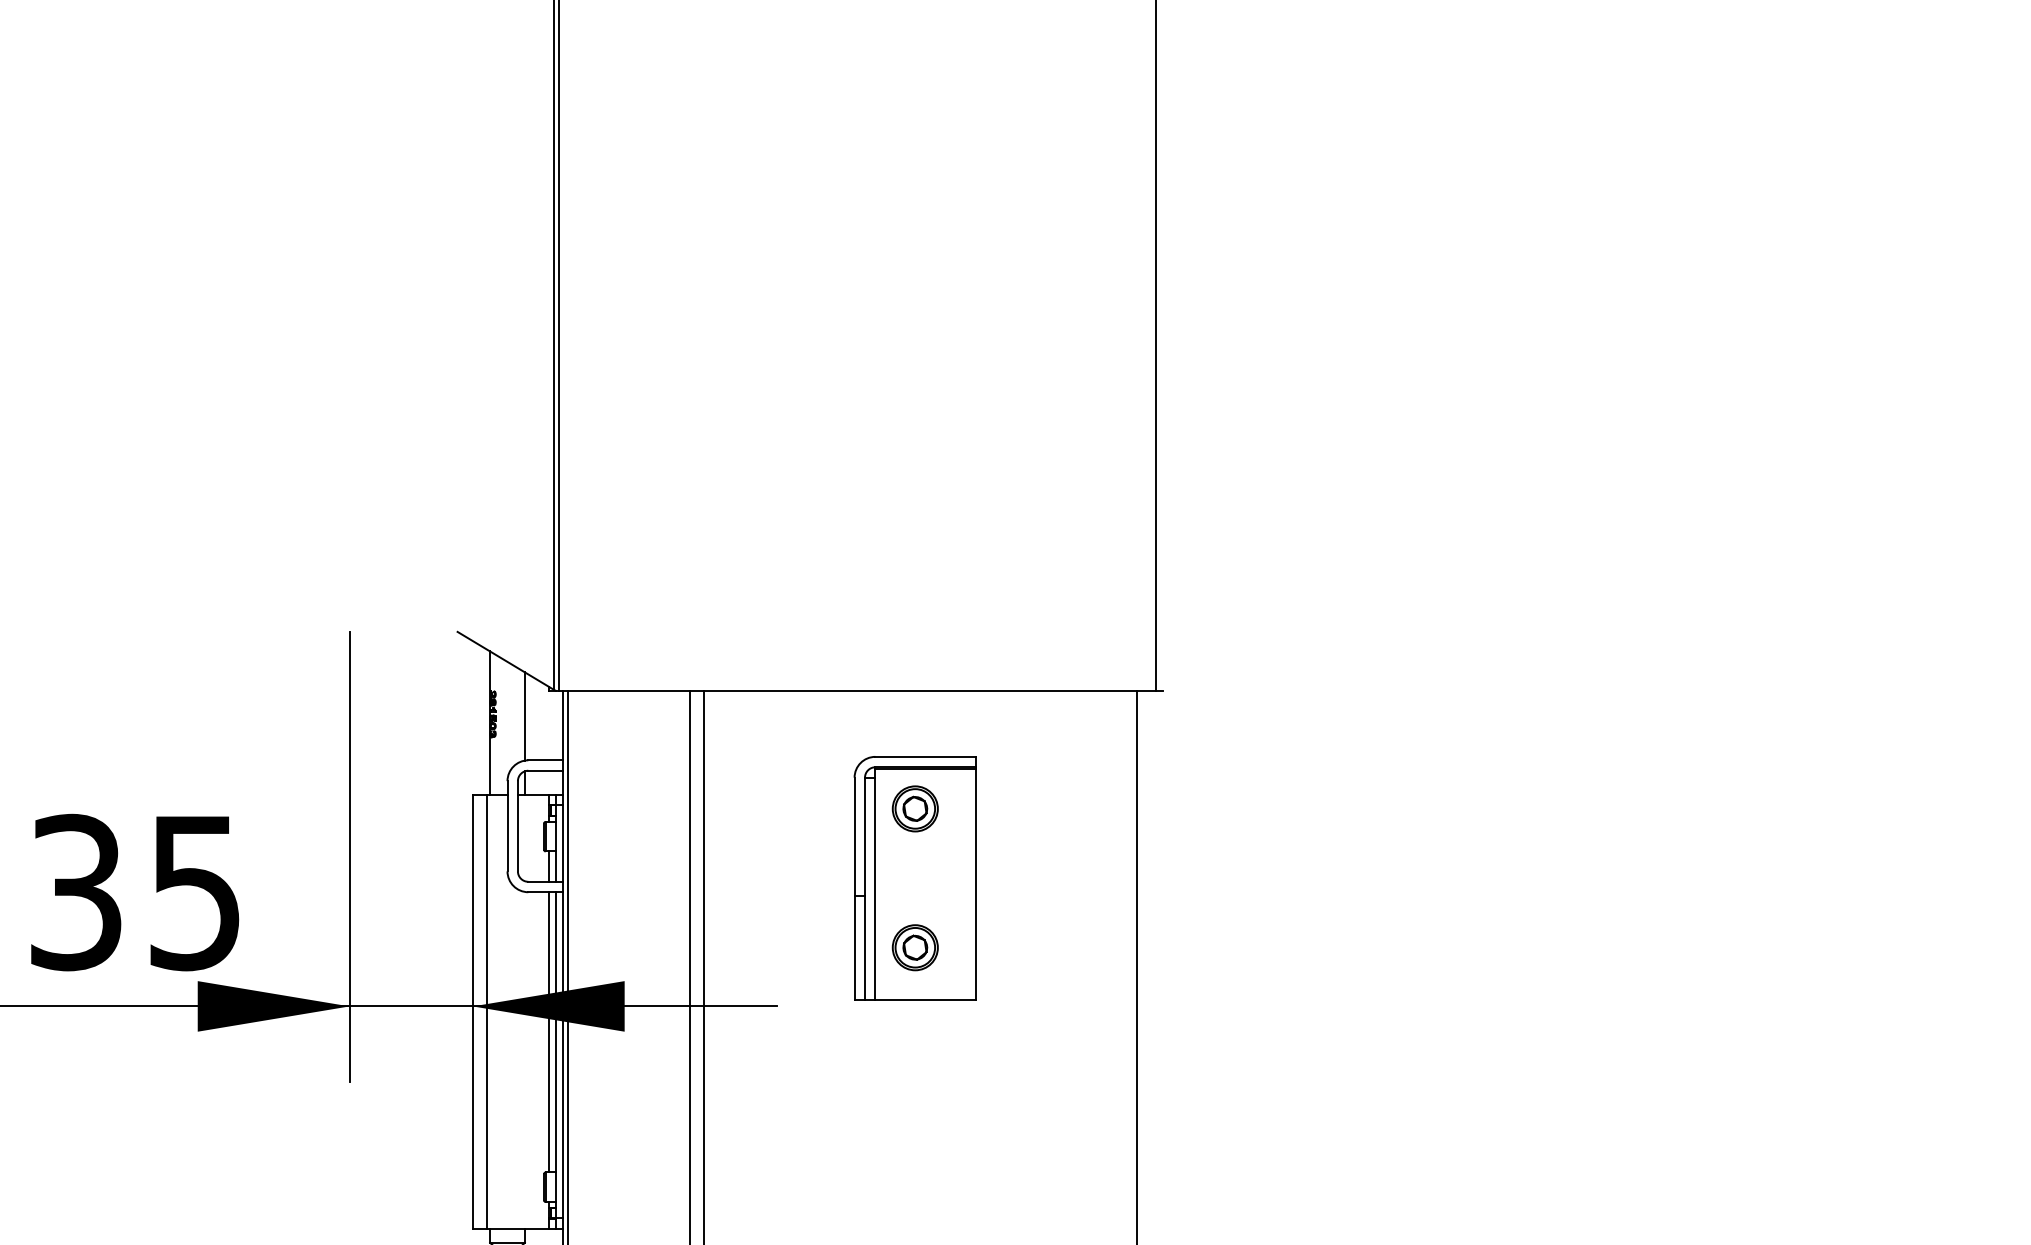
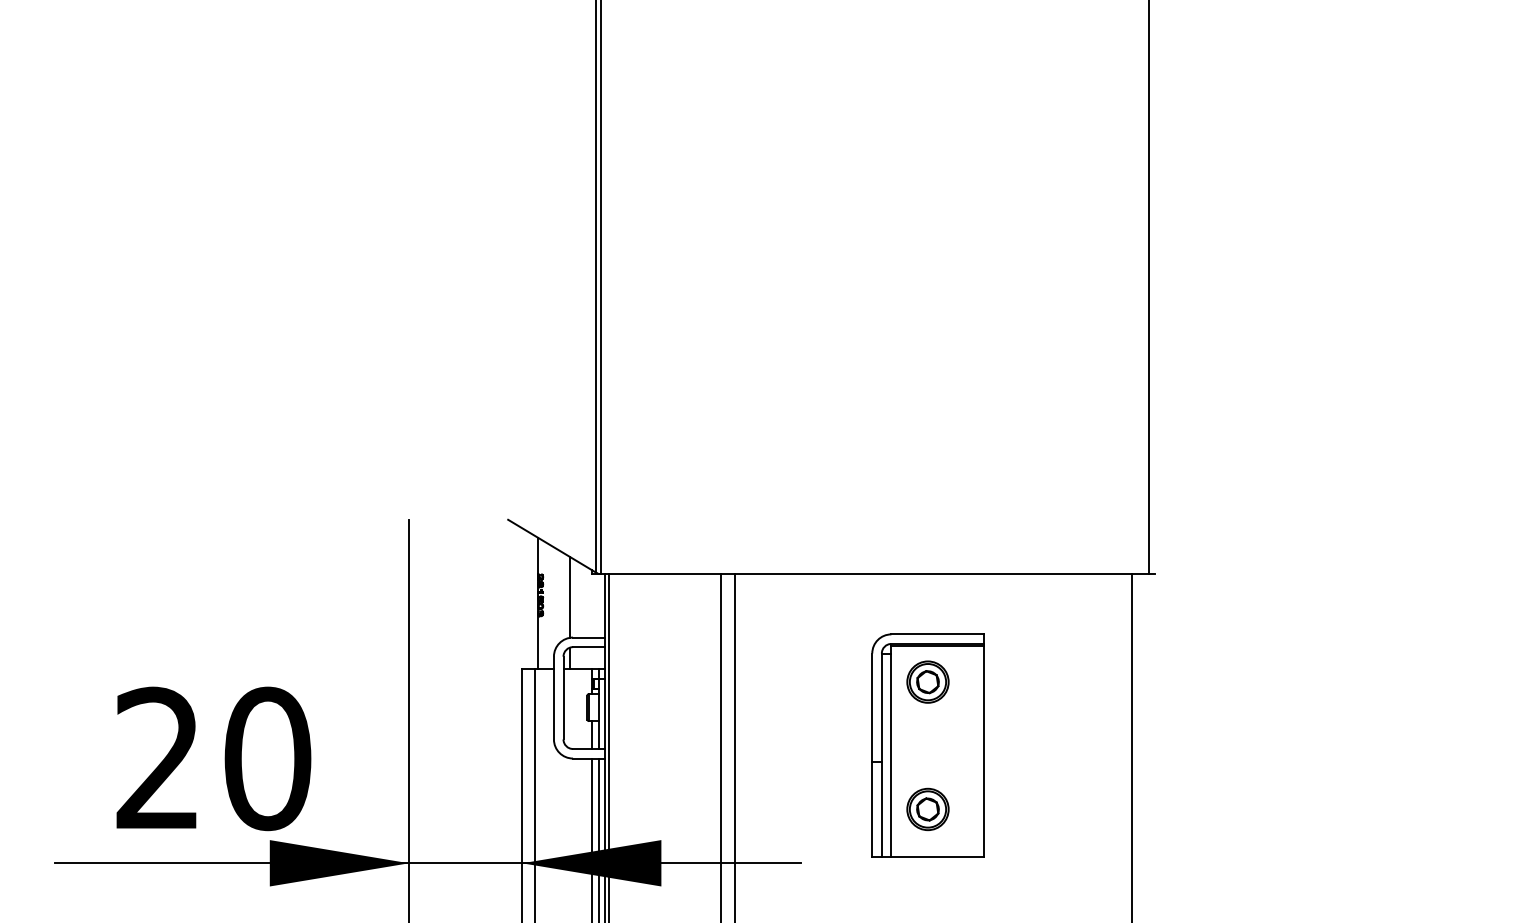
text: (136, 892) -> (213, 758), 35 -> 20

